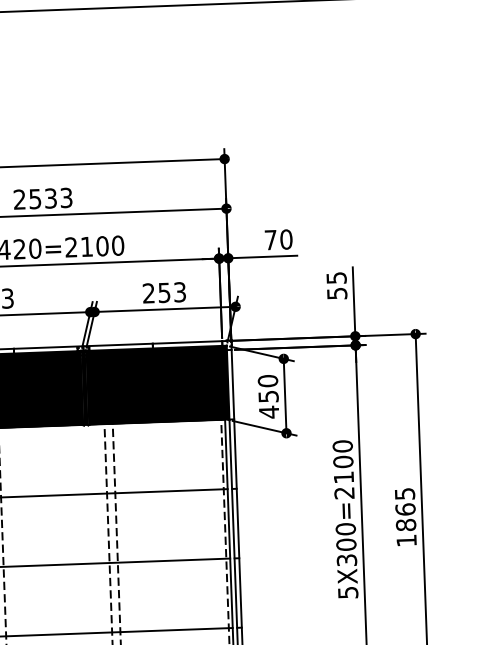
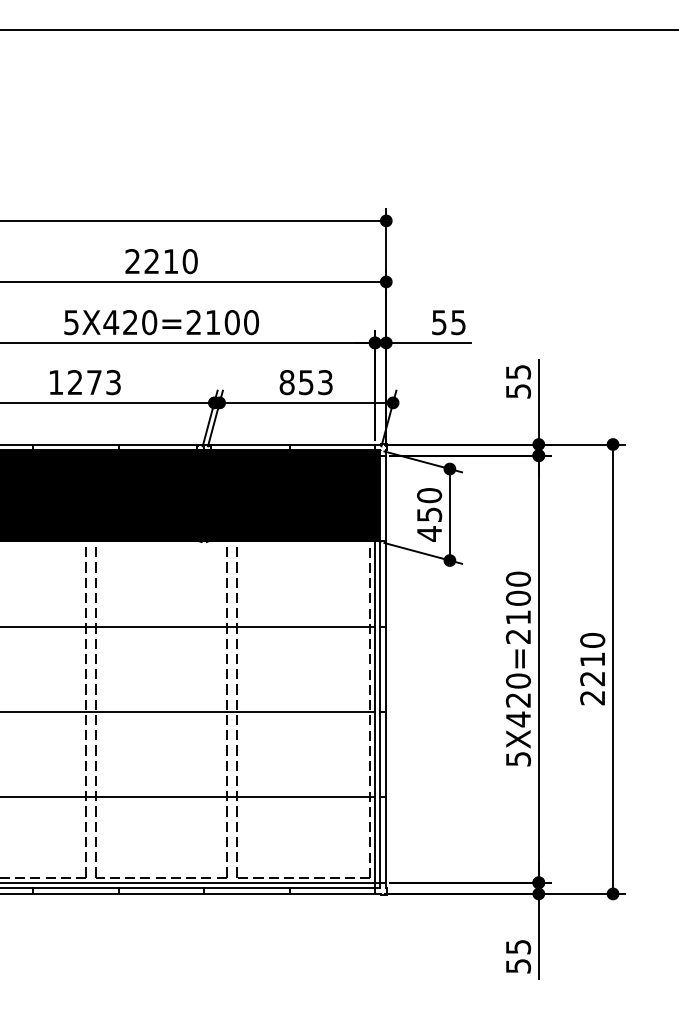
text: (50, 198) -> (170, 261), 2533 -> 2210
text: (279, 239) -> (449, 322), 70 -> 55
text: (148, 293) -> (286, 382), 253 -> 853
text: (405, 517) -> (592, 669), 1865 -> 2210
text: (346, 552) -> (518, 709), 5X300=2100 -> 5X420=2100

